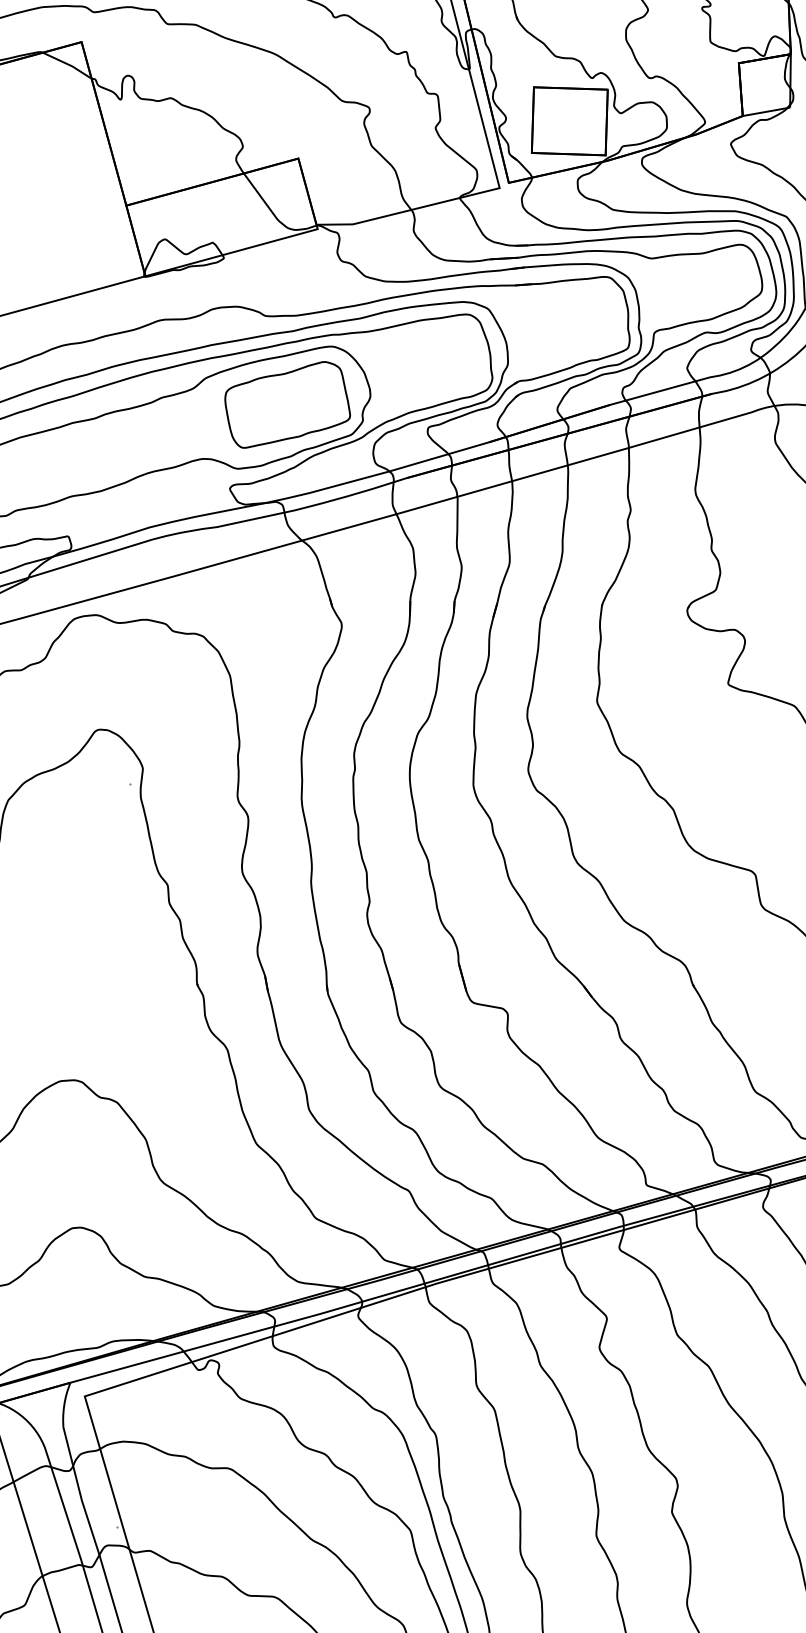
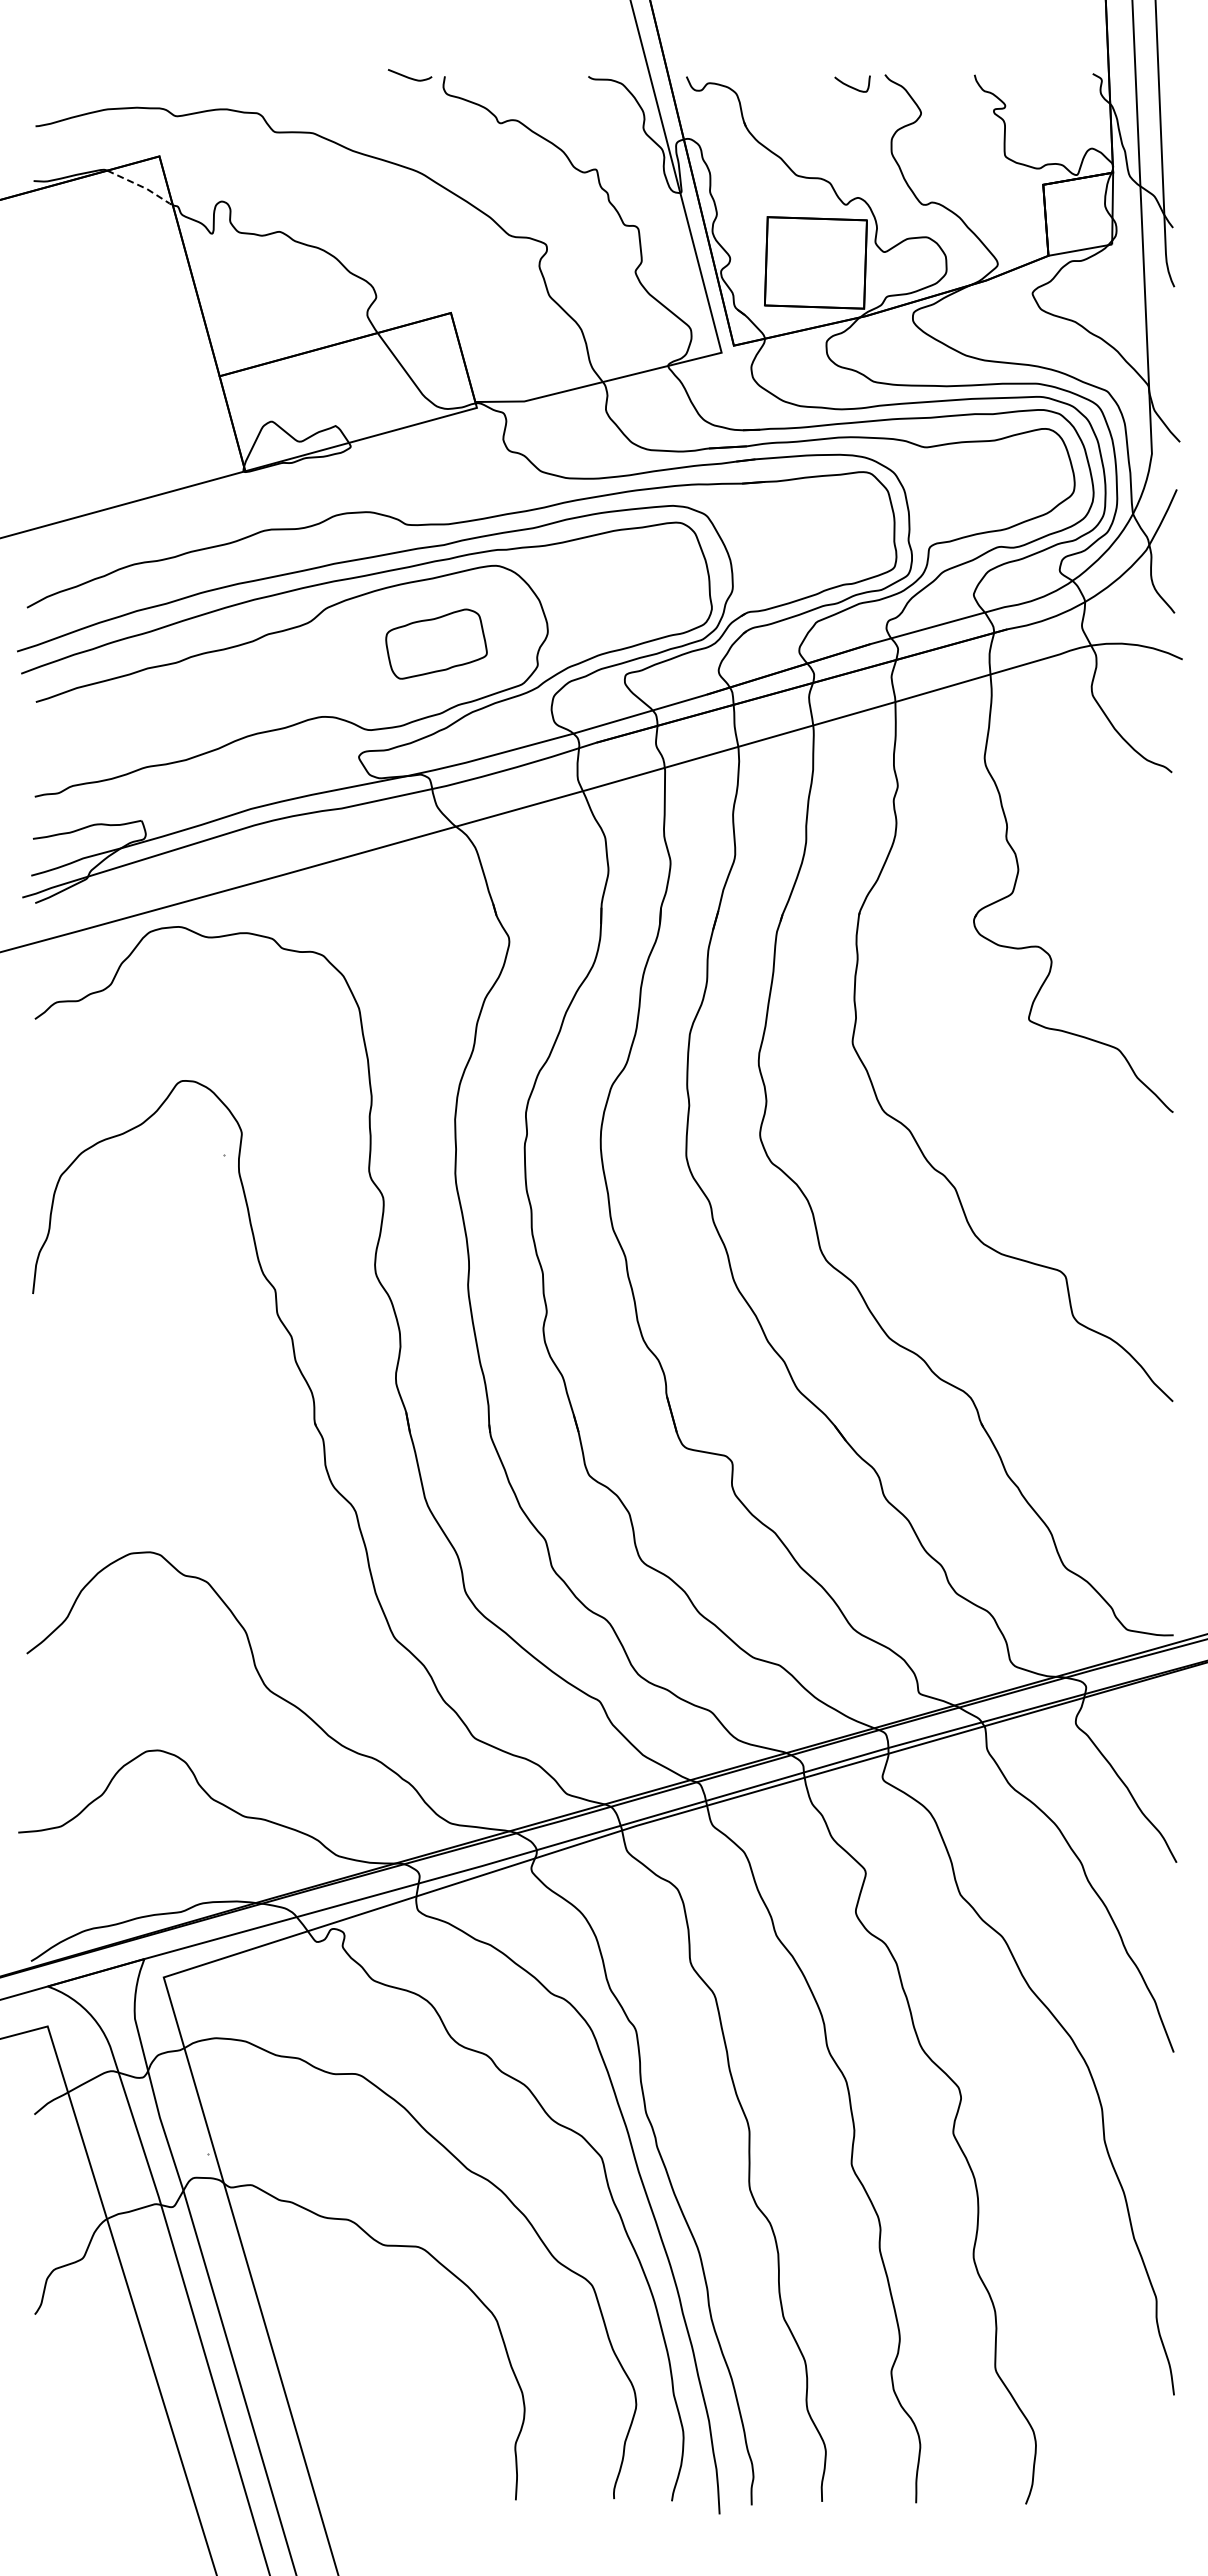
line: (68, 65) -> (142, 187), solid -> dashed
part: (287, 404) -> (436, 643), size x0.6

